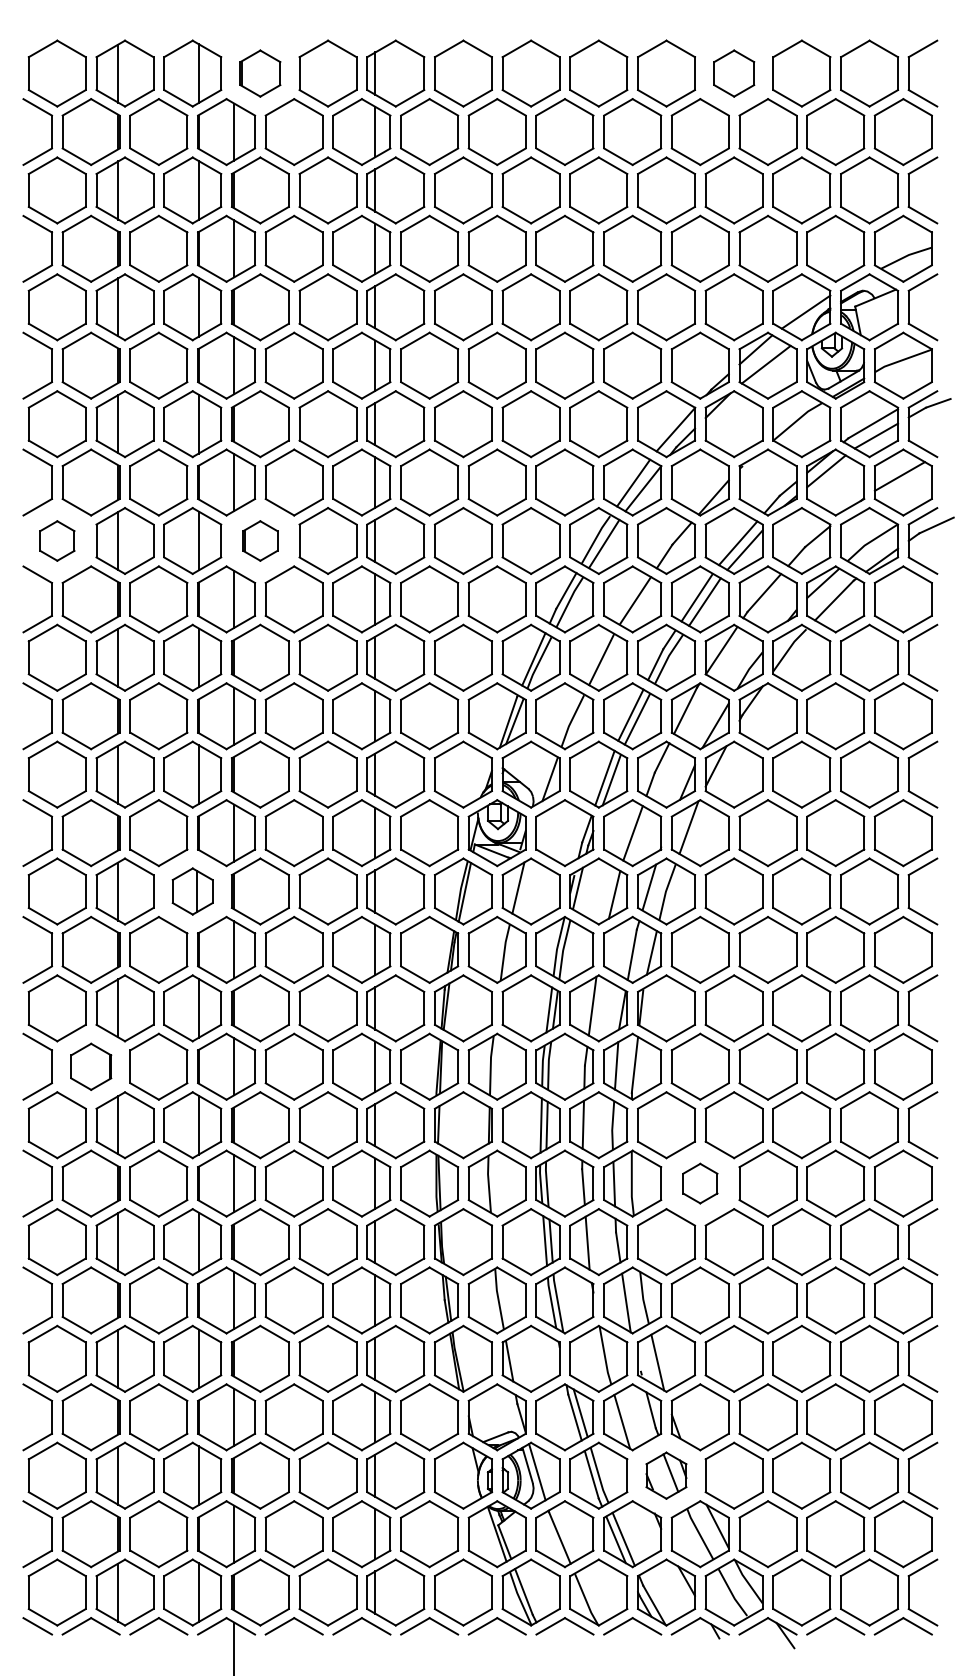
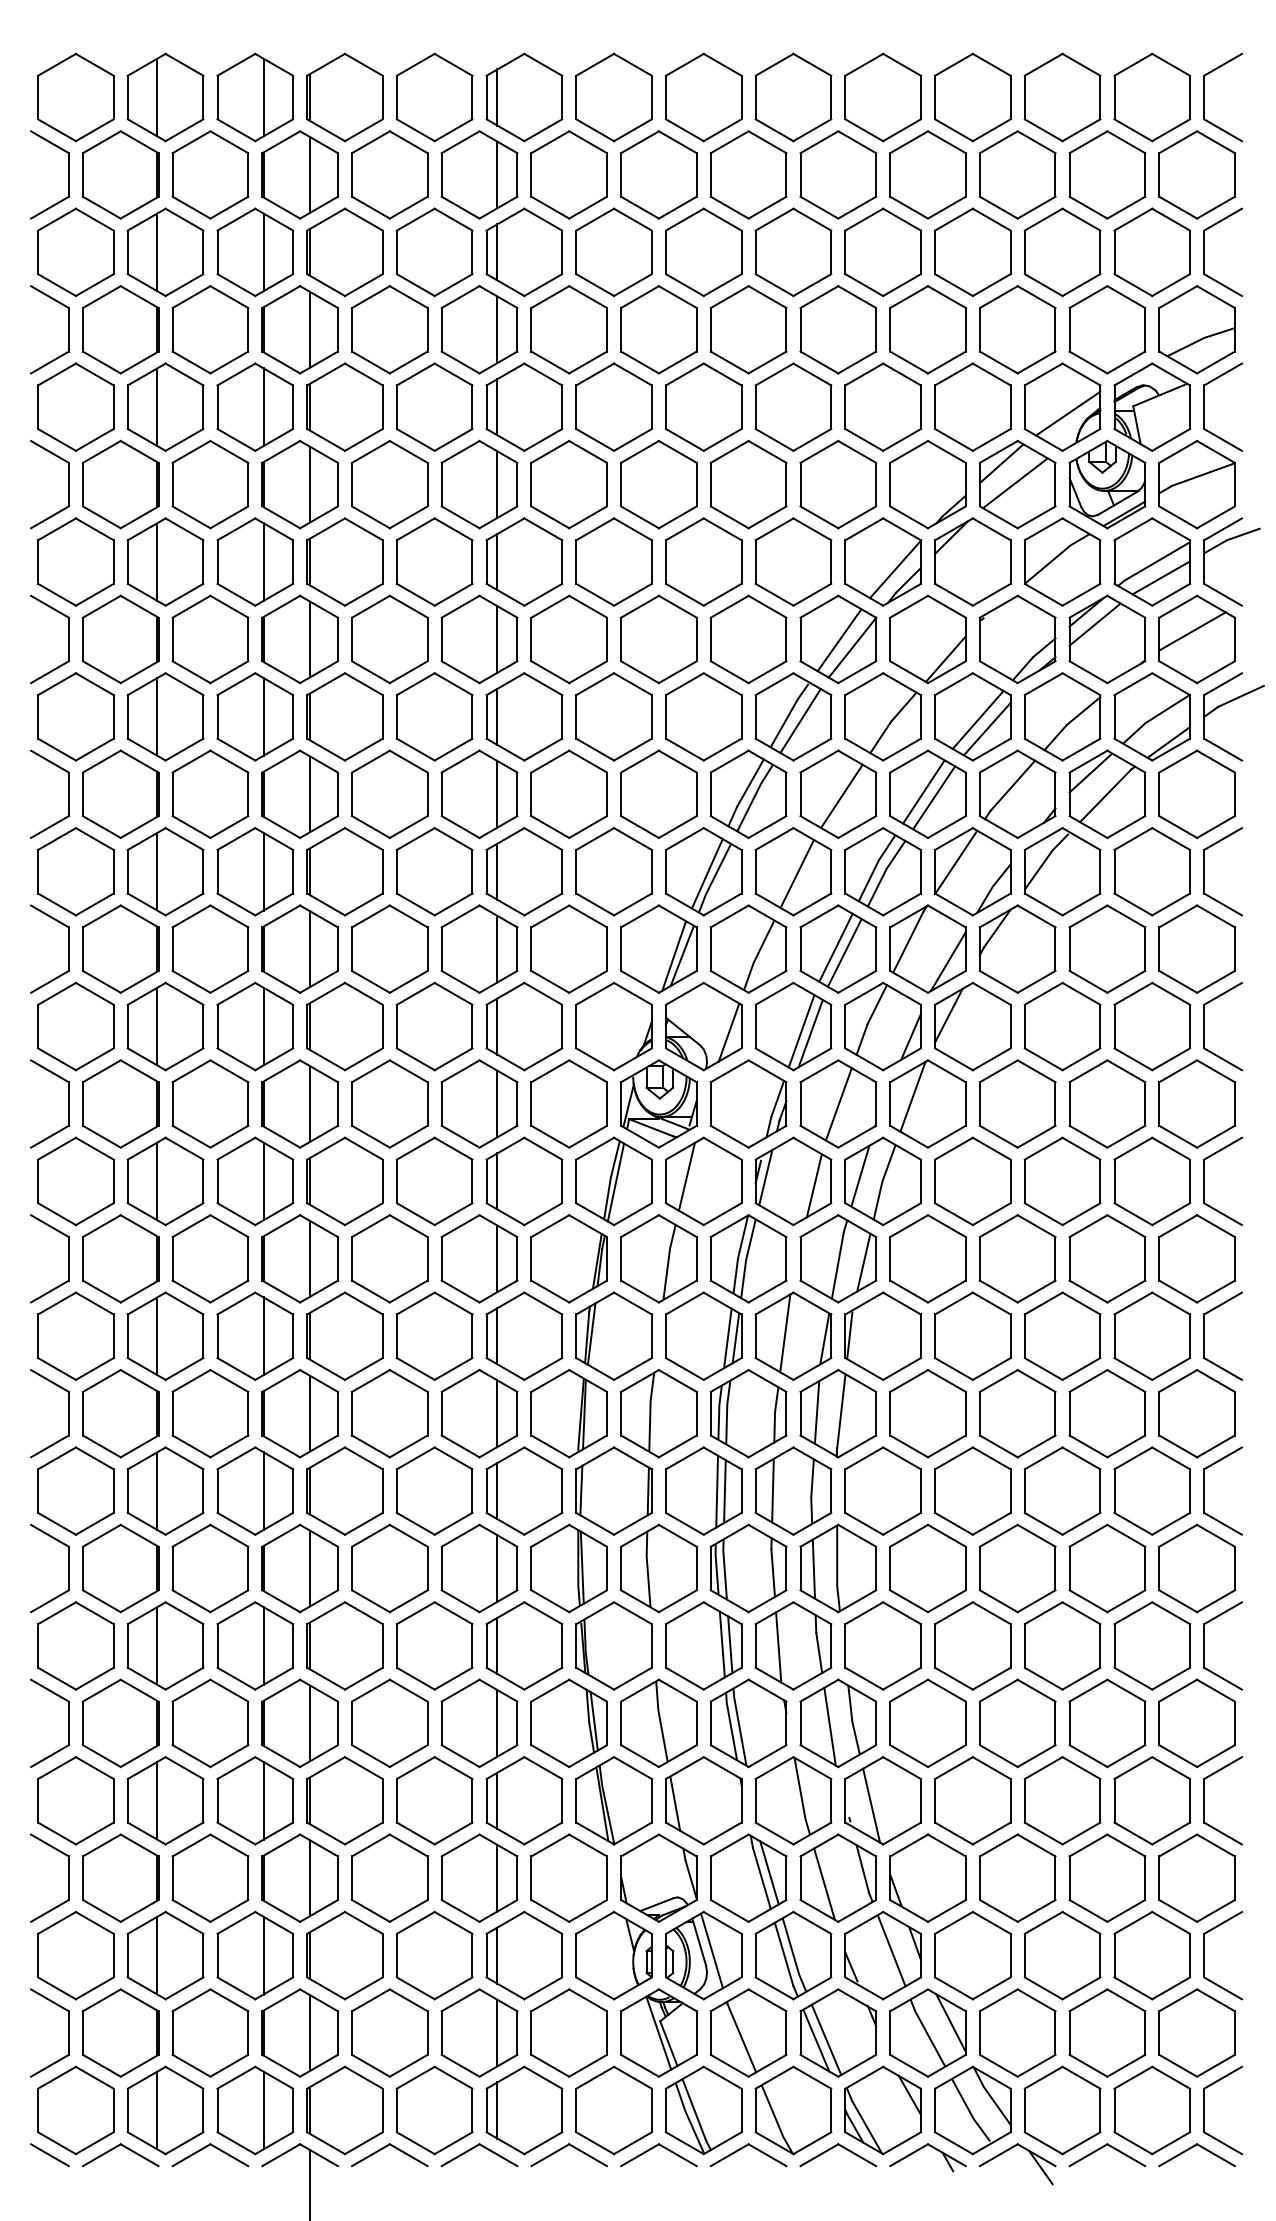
part: (260, 73) -> (344, 97), size x1.43
part: (733, 73) -> (972, 97), size x1.43
part: (57, 540) -> (75, 716), size x1.67
part: (260, 540) -> (344, 716), size x1.67
part: (192, 891) -> (255, 1181), size x1.43
part: (90, 1066) -> (120, 1413), size x1.43
part: (699, 1183) -> (927, 1568), size x1.67
part: (665, 1475) -> (882, 1955), size x1.43

